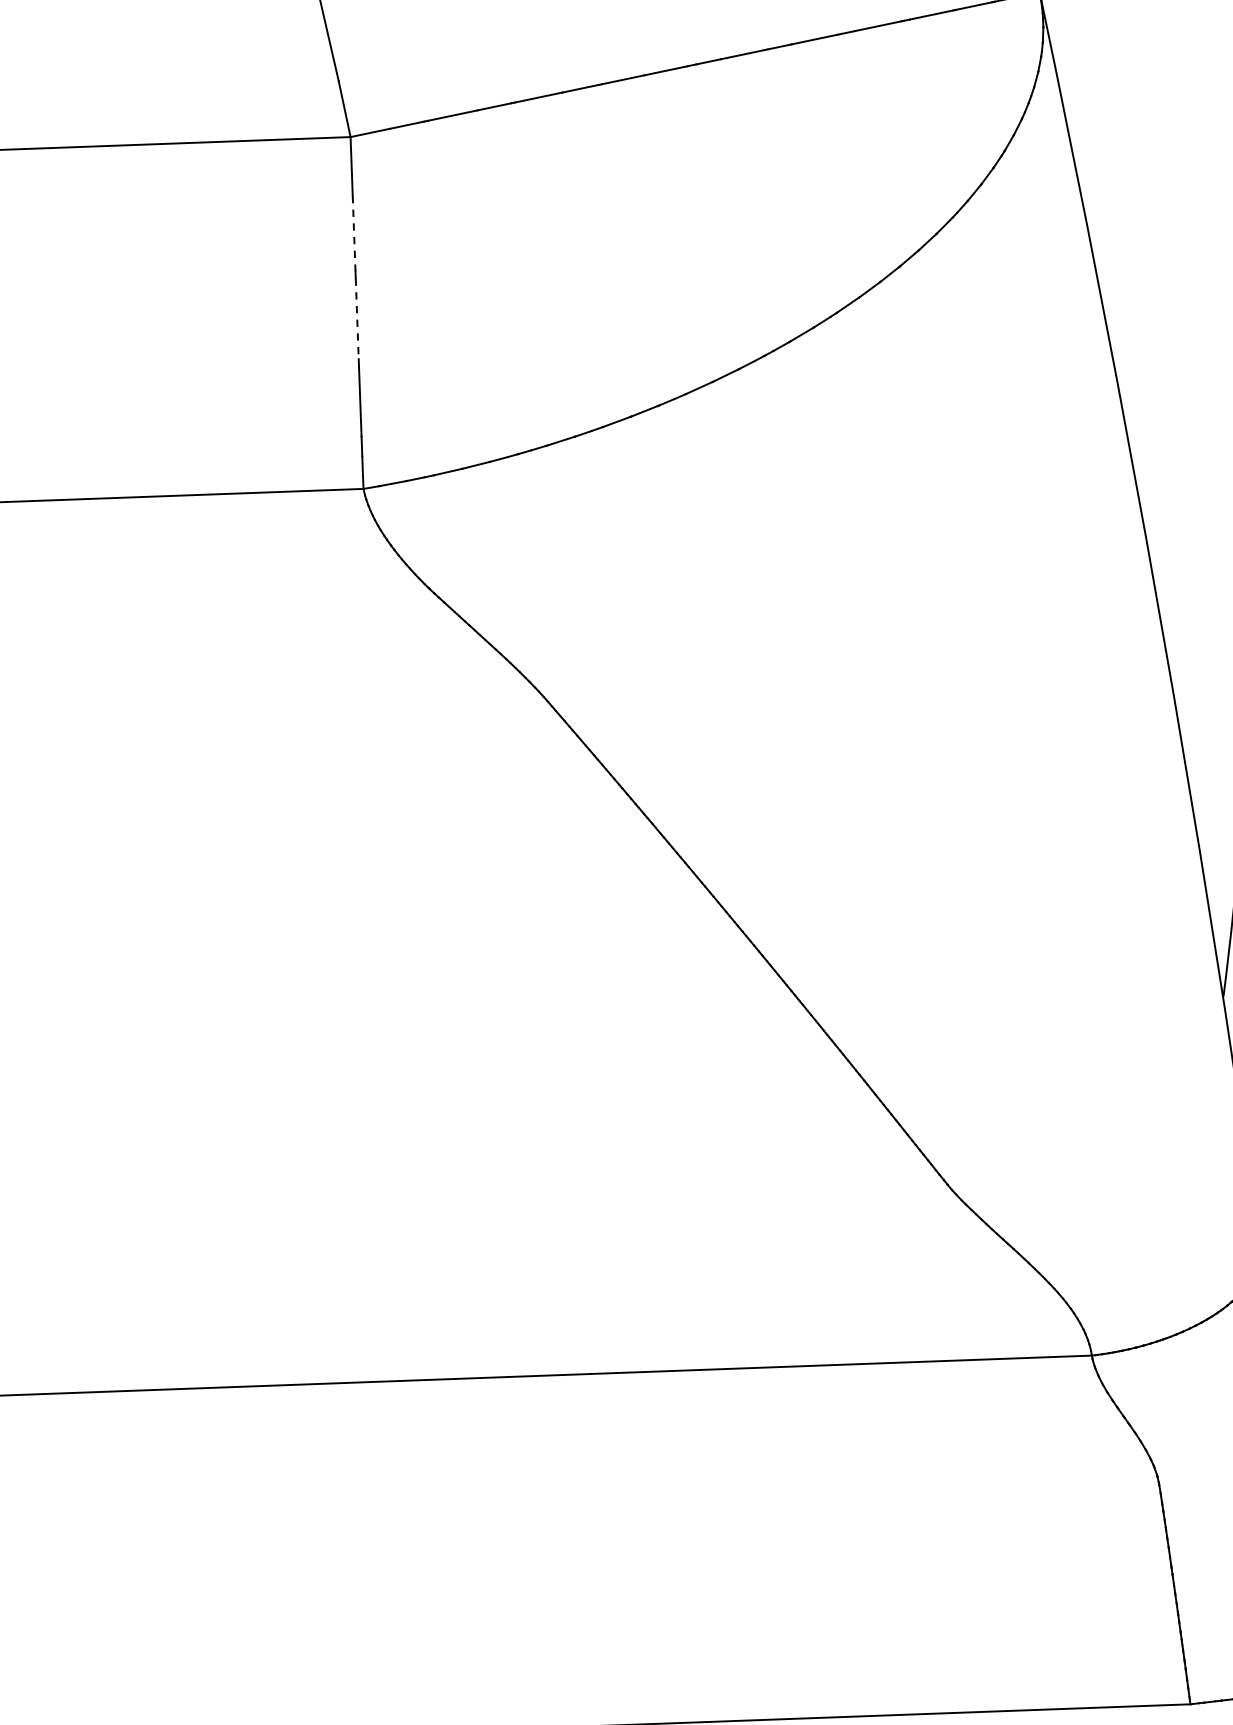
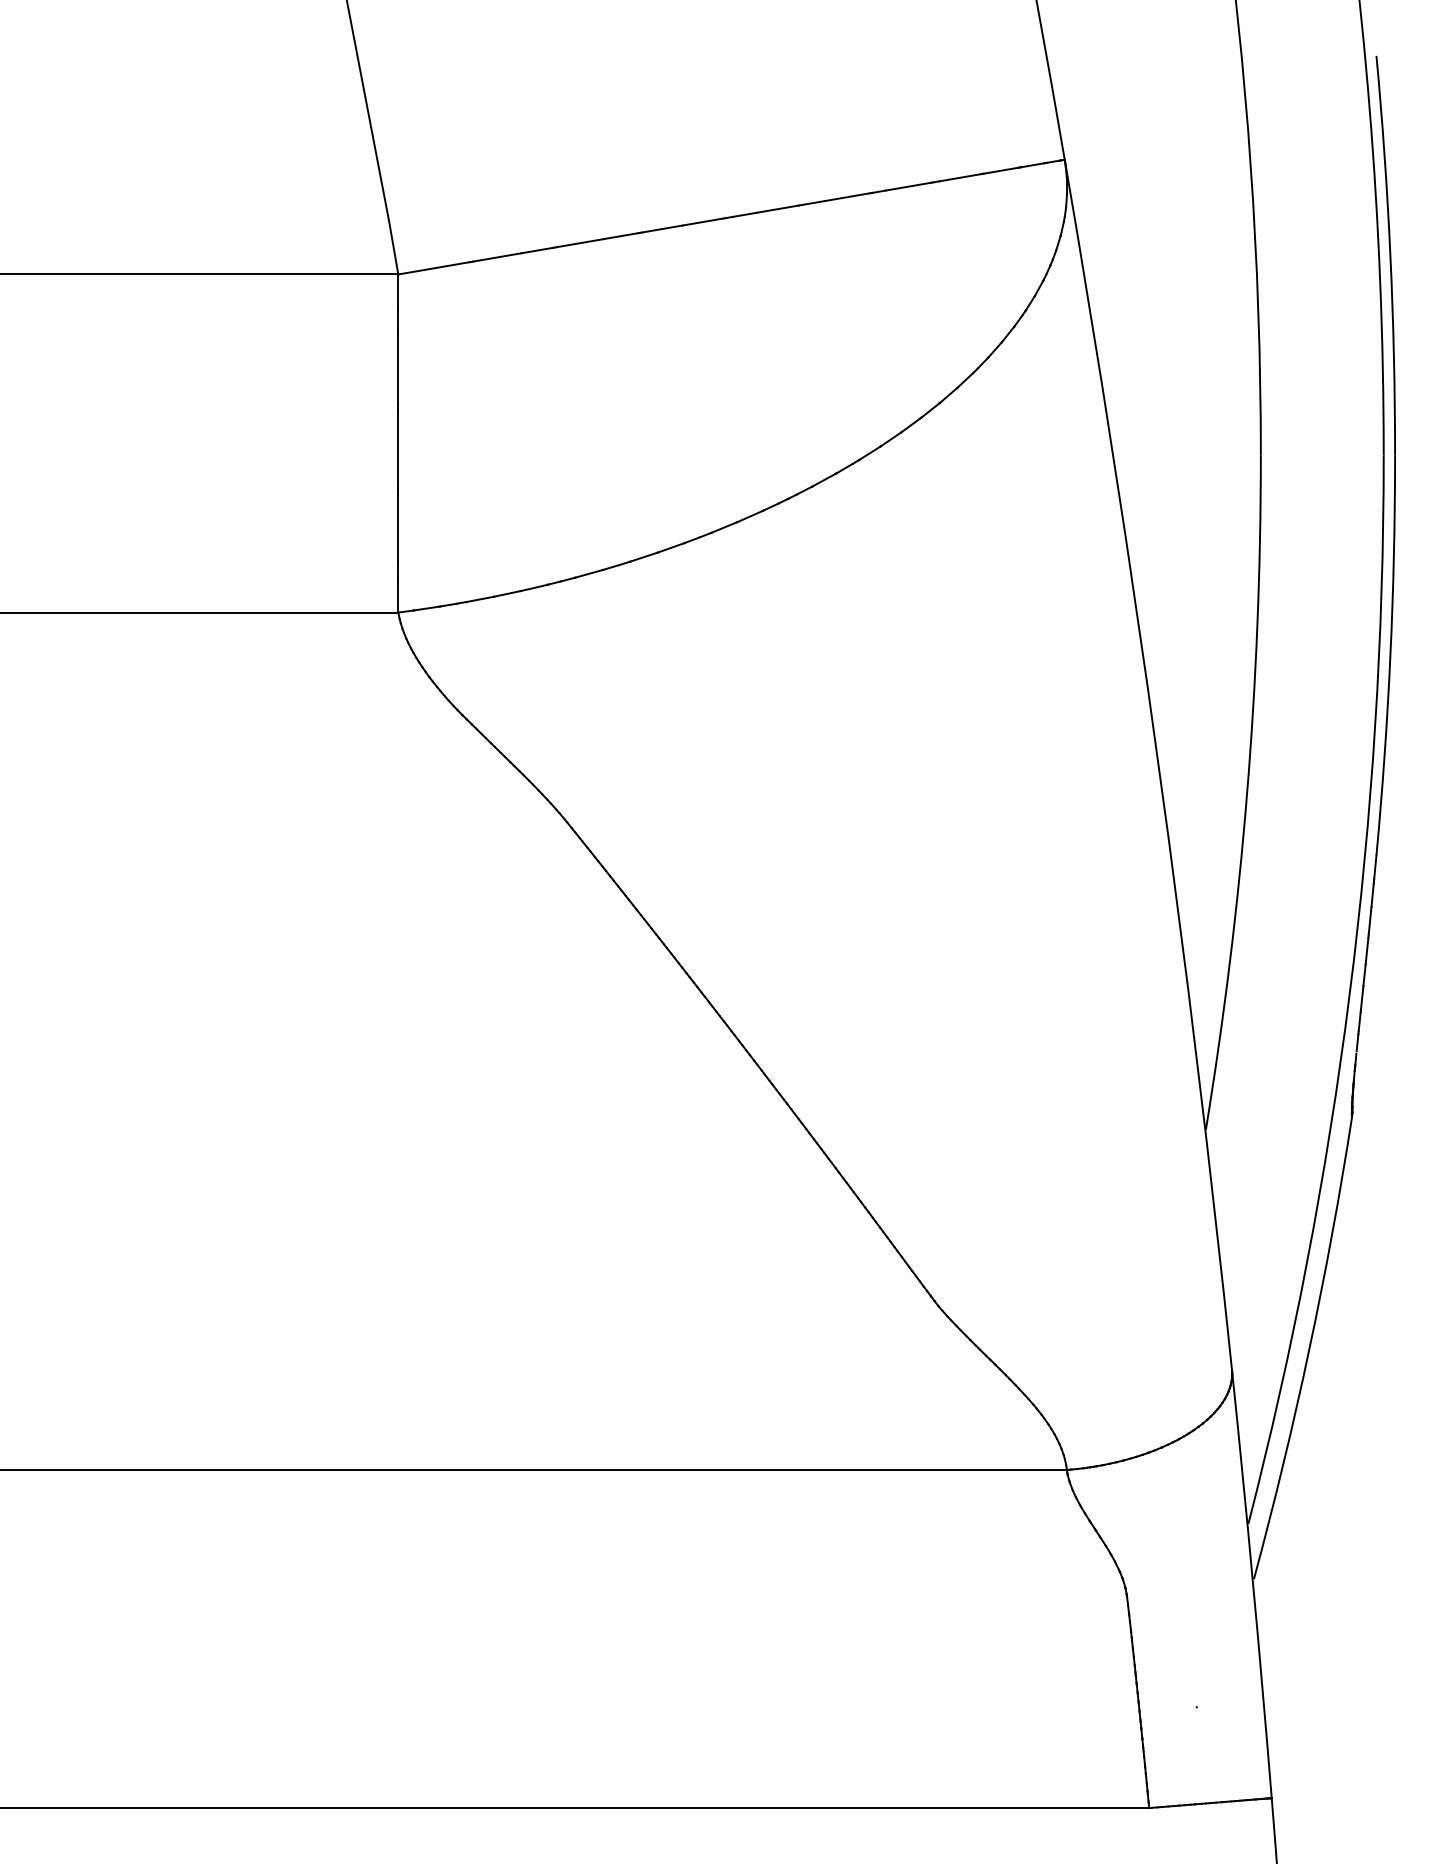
line: (354, 233) -> (398, 367), dashed -> solid
line: (357, 319) -> (398, 449), dashed -> solid

